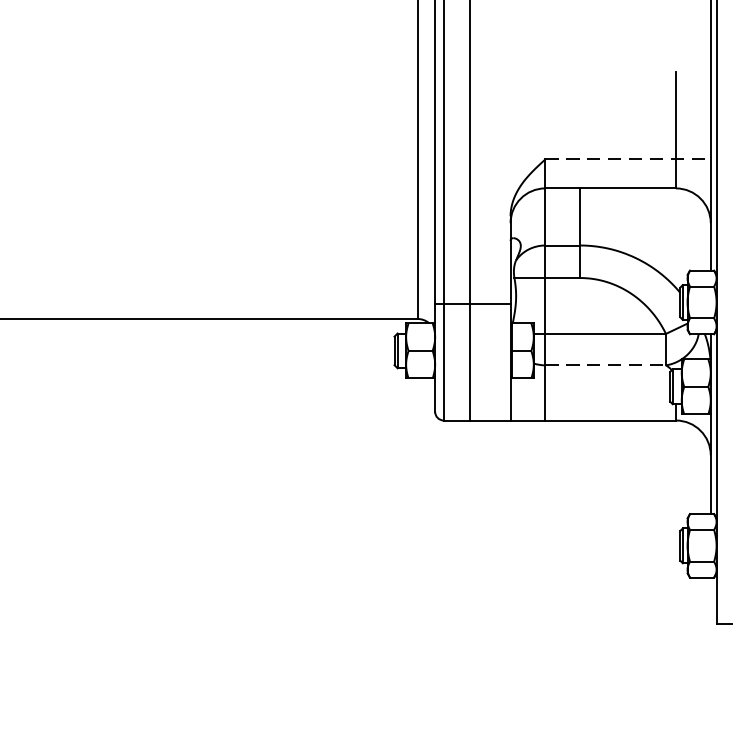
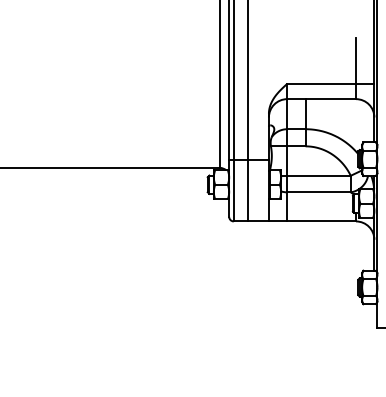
line: (627, 158) -> (330, 83), dashed -> solid
line: (606, 365) -> (319, 192), dashed -> solid

